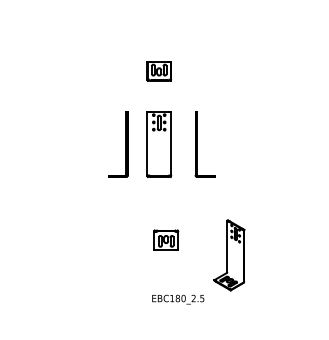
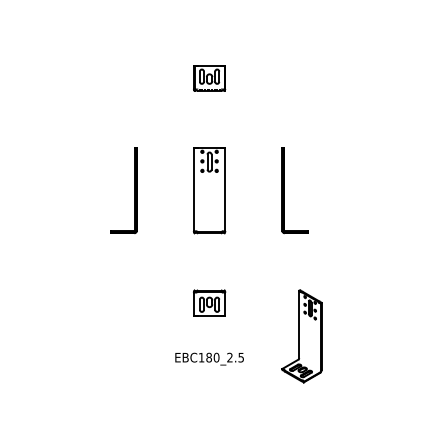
part: (159, 71) -> (209, 78), moved
part: (125, 144) -> (133, 190), moved
part: (197, 144) -> (284, 190), moved
part: (166, 239) -> (209, 302), moved
text: (178, 299) -> (209, 358), moved

